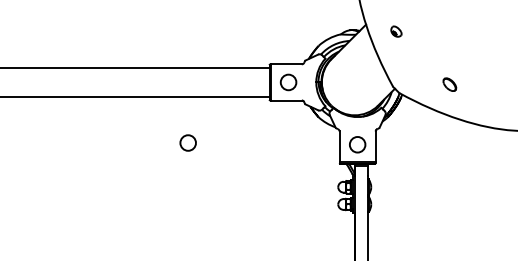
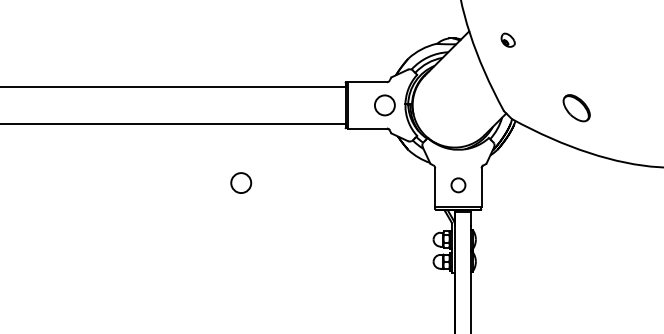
circle: (288, 82) -> (384, 105), moved
part: (449, 84) -> (576, 108), size x1.6
circle: (357, 144) -> (458, 185), size x0.7

